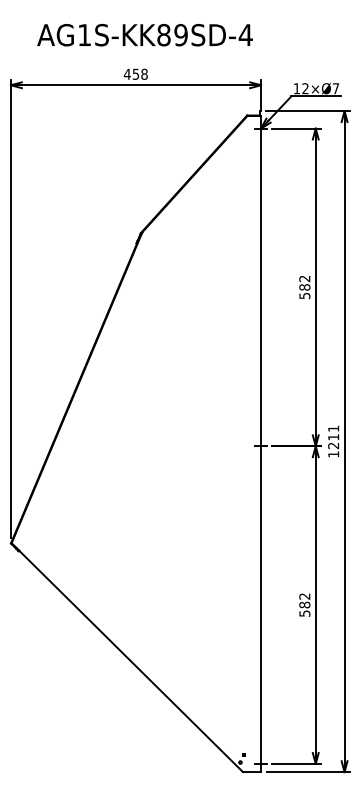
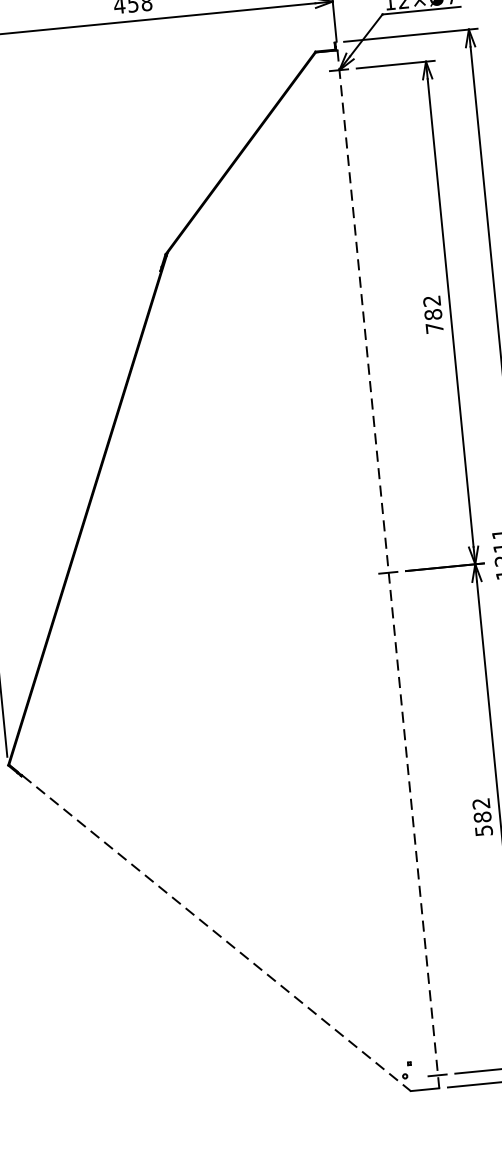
text: (304, 296) -> (434, 329), 582 -> 782
line: (261, 443) -> (389, 568), solid -> dashed
line: (127, 657) -> (210, 927), solid -> dashed

